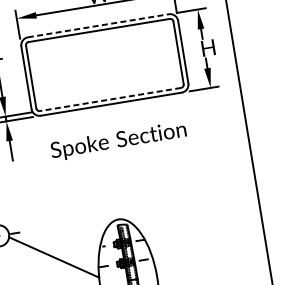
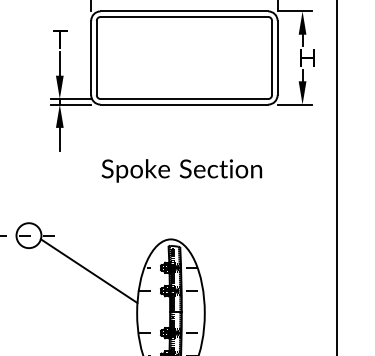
line: (98, 25) -> (184, 11), dashed -> solid
line: (110, 99) -> (184, 99), dashed -> solid
text: (118, 140) -> (181, 170), moved

